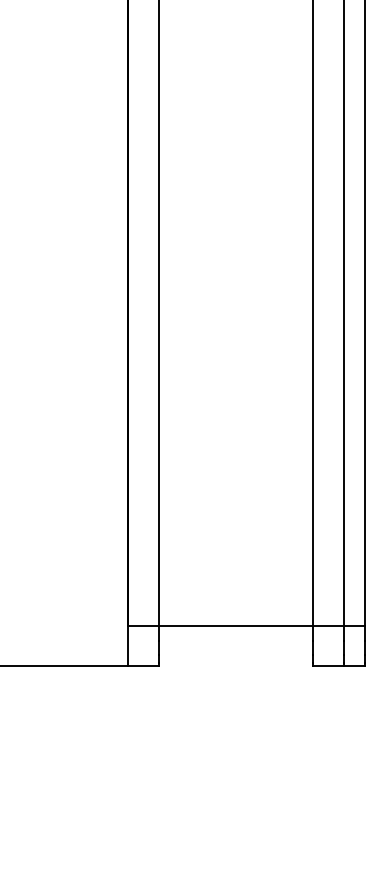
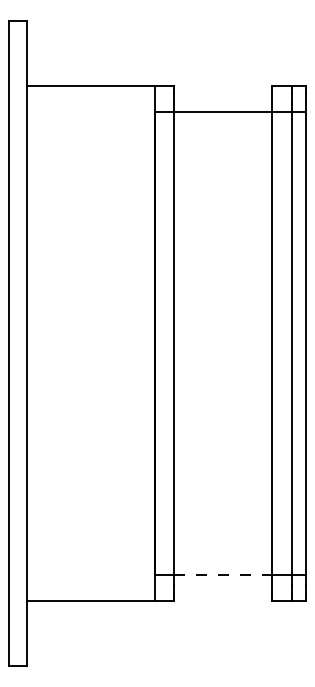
line: (236, 627) -> (223, 575), solid -> dashed

